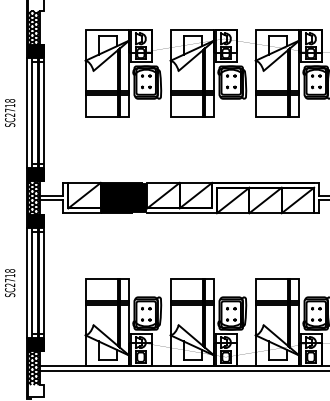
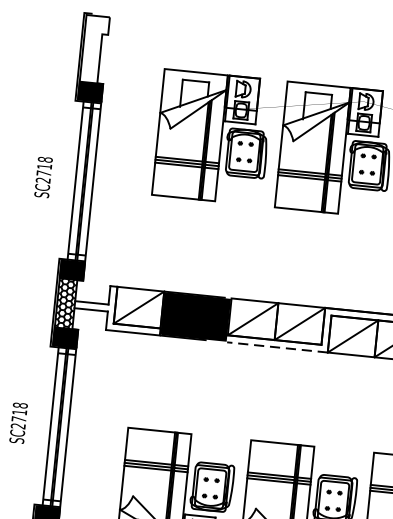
hatch: (34, 27) -> (91, 57), removed
line: (26, 112) -> (67, 178), removed
line: (182, 213) -> (277, 347), solid -> dashed
line: (26, 282) -> (42, 424), removed

